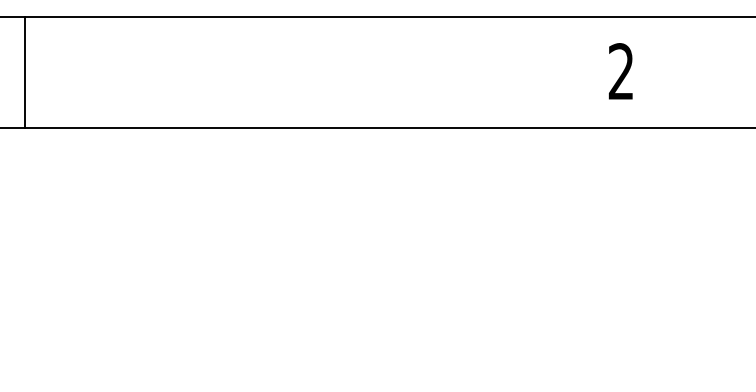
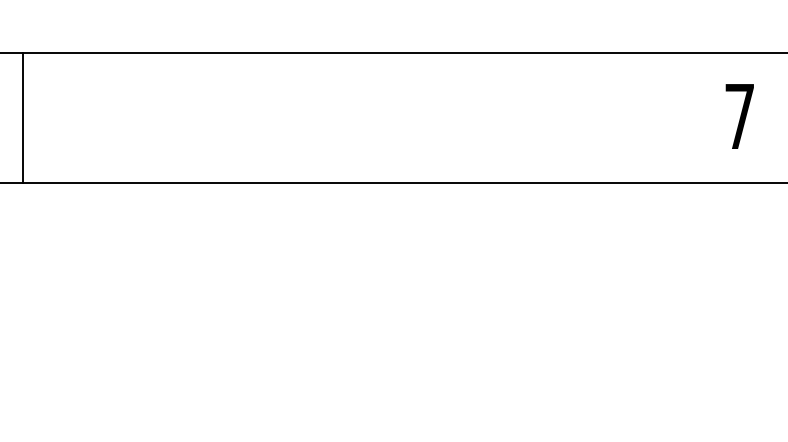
text: (620, 71) -> (738, 116), 2 -> 7
line: (24, 72) -> (22, 117), moved

